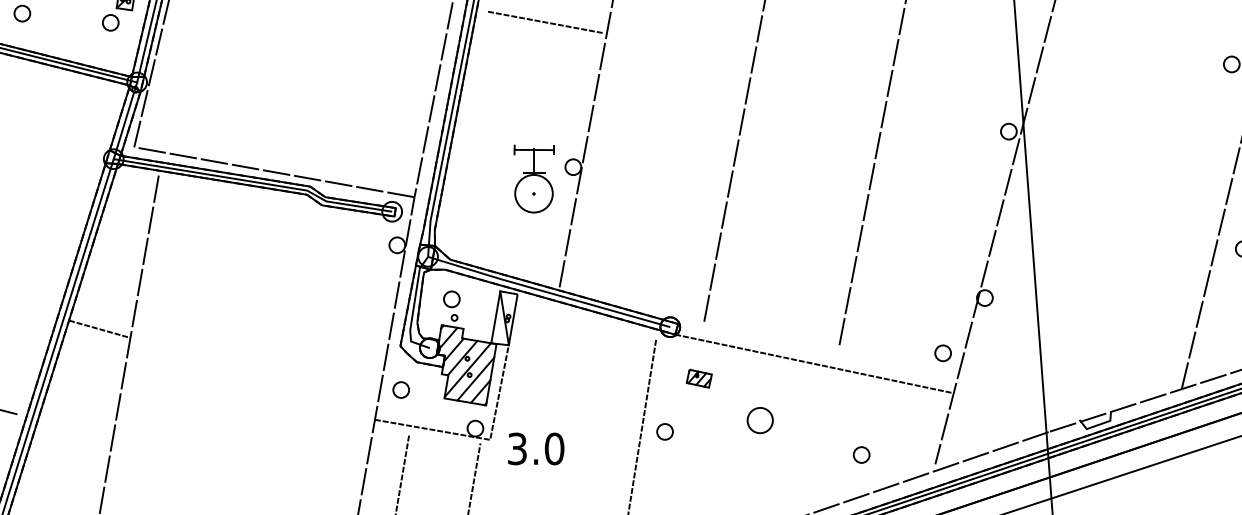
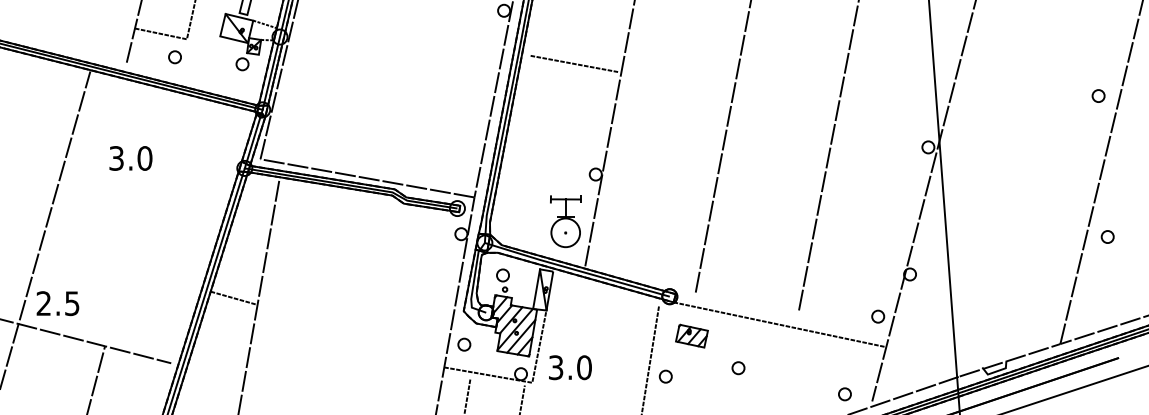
part: (533, 178) -> (565, 221), moved
part: (698, 377) -> (691, 335), size x1.67
part: (760, 421) -> (738, 368), size x0.62
text: (536, 448) -> (570, 367), moved
part: (861, 455) -> (844, 394), moved

